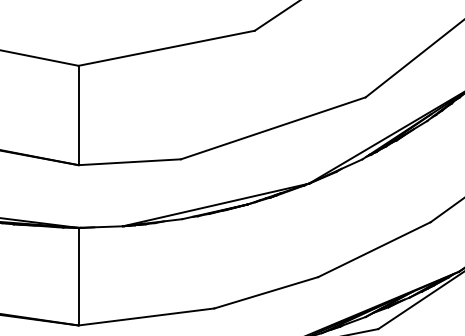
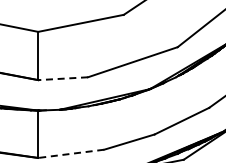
line: (130, 161) -> (63, 78), solid -> dashed
line: (144, 316) -> (70, 153), solid -> dashed

